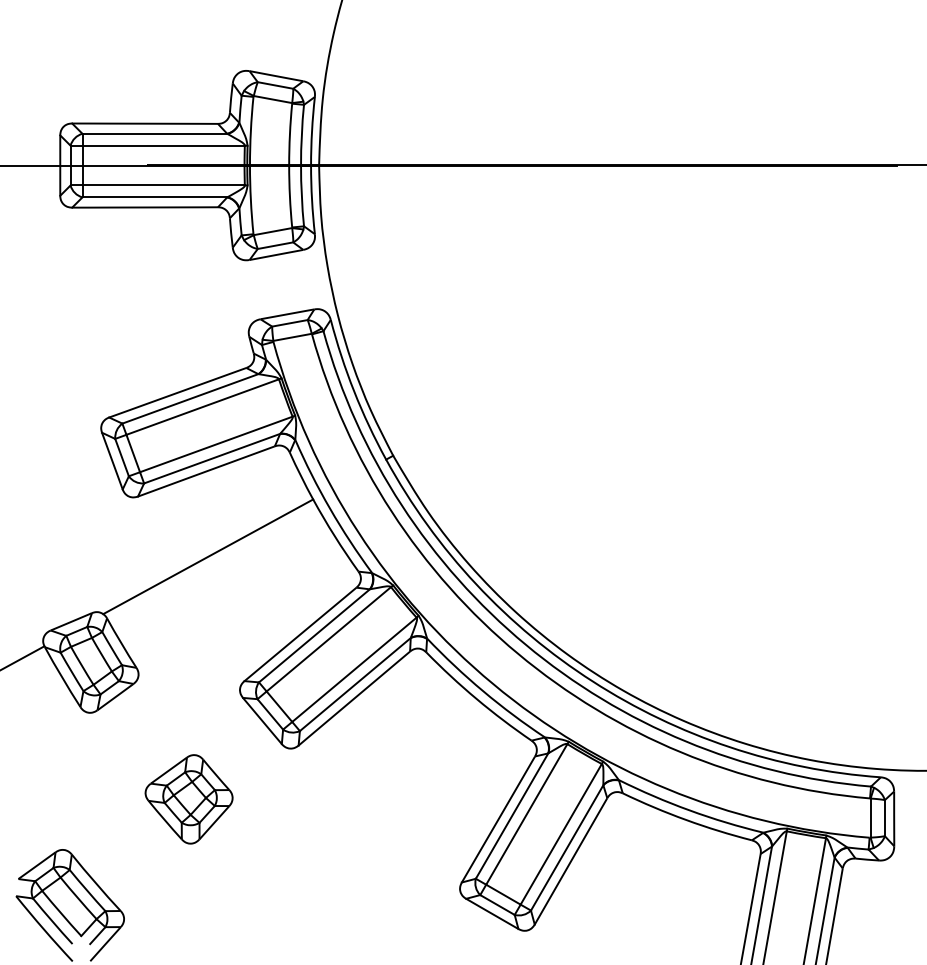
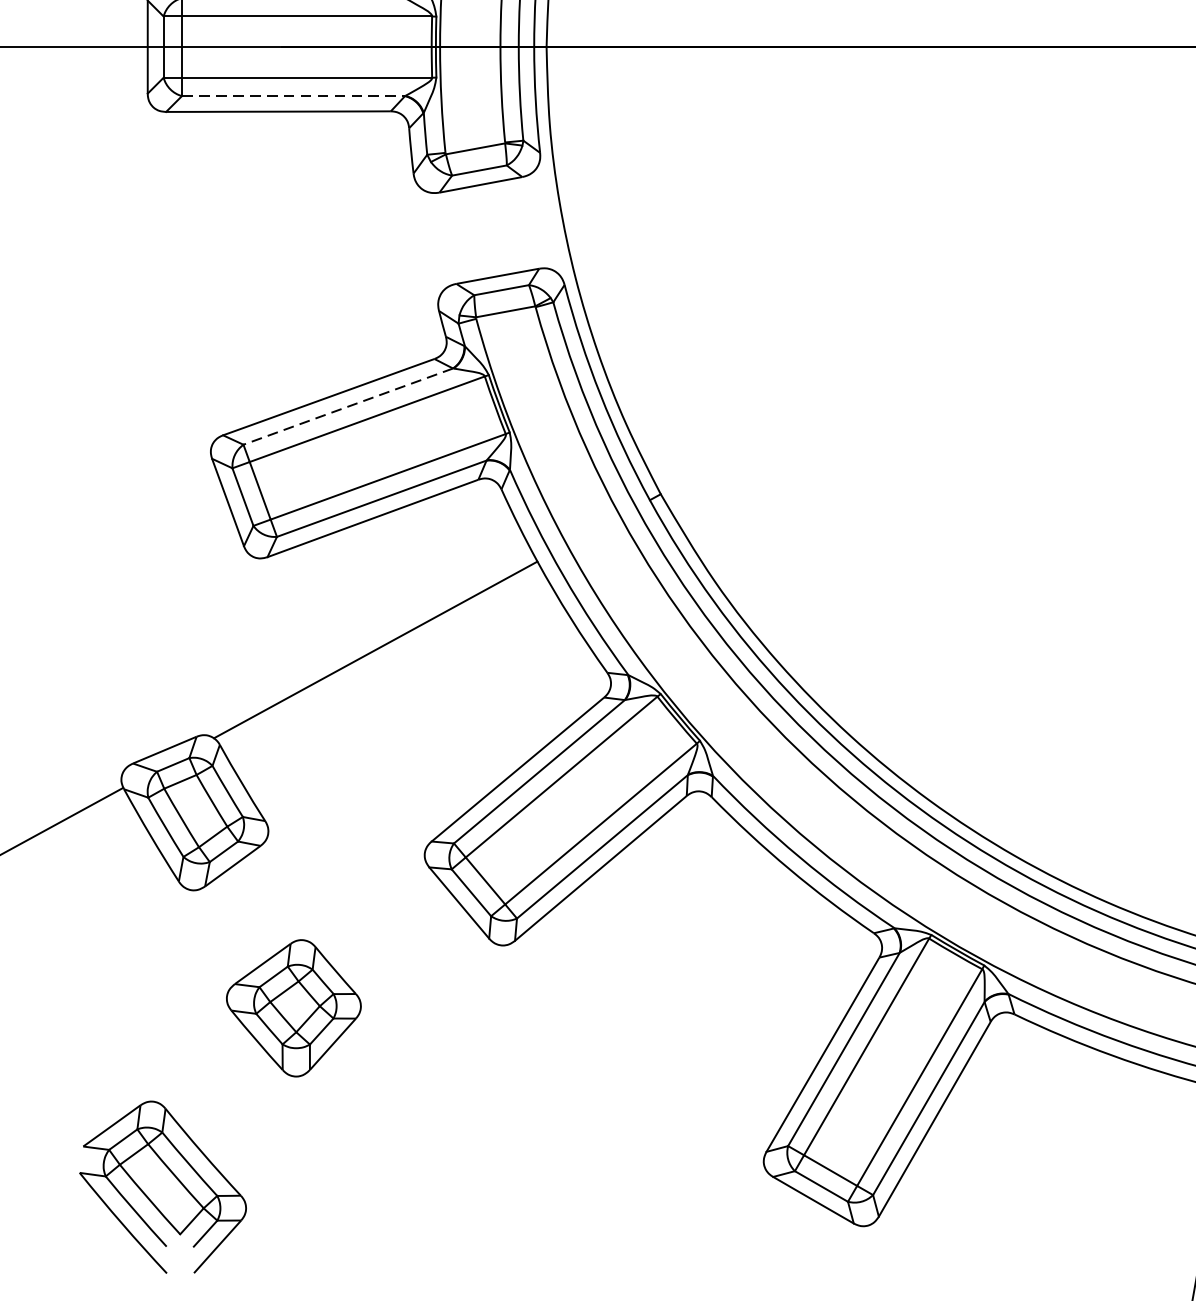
line: (155, 197) -> (294, 96), solid -> dashed
line: (189, 399) -> (346, 407), solid -> dashed
part: (188, 799) -> (292, 1008), moved

